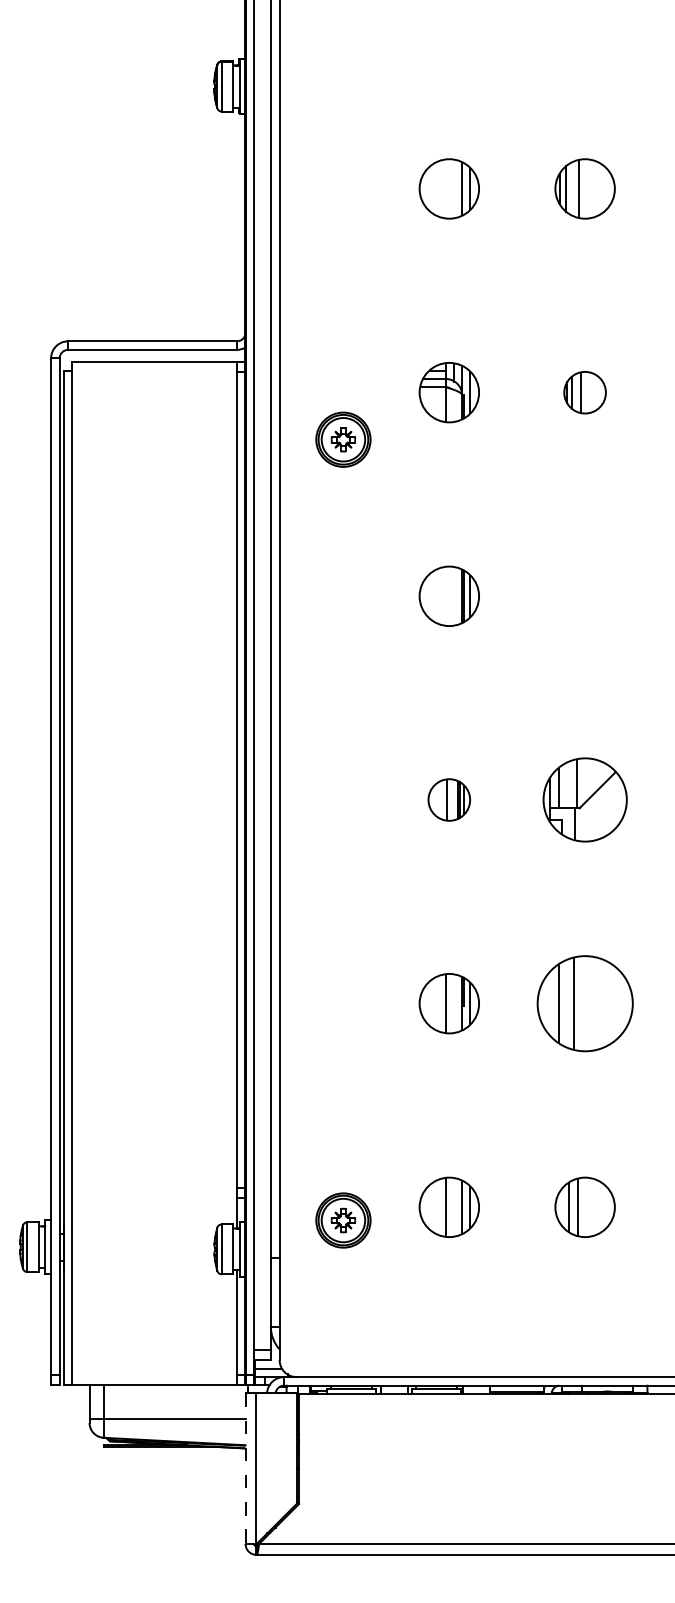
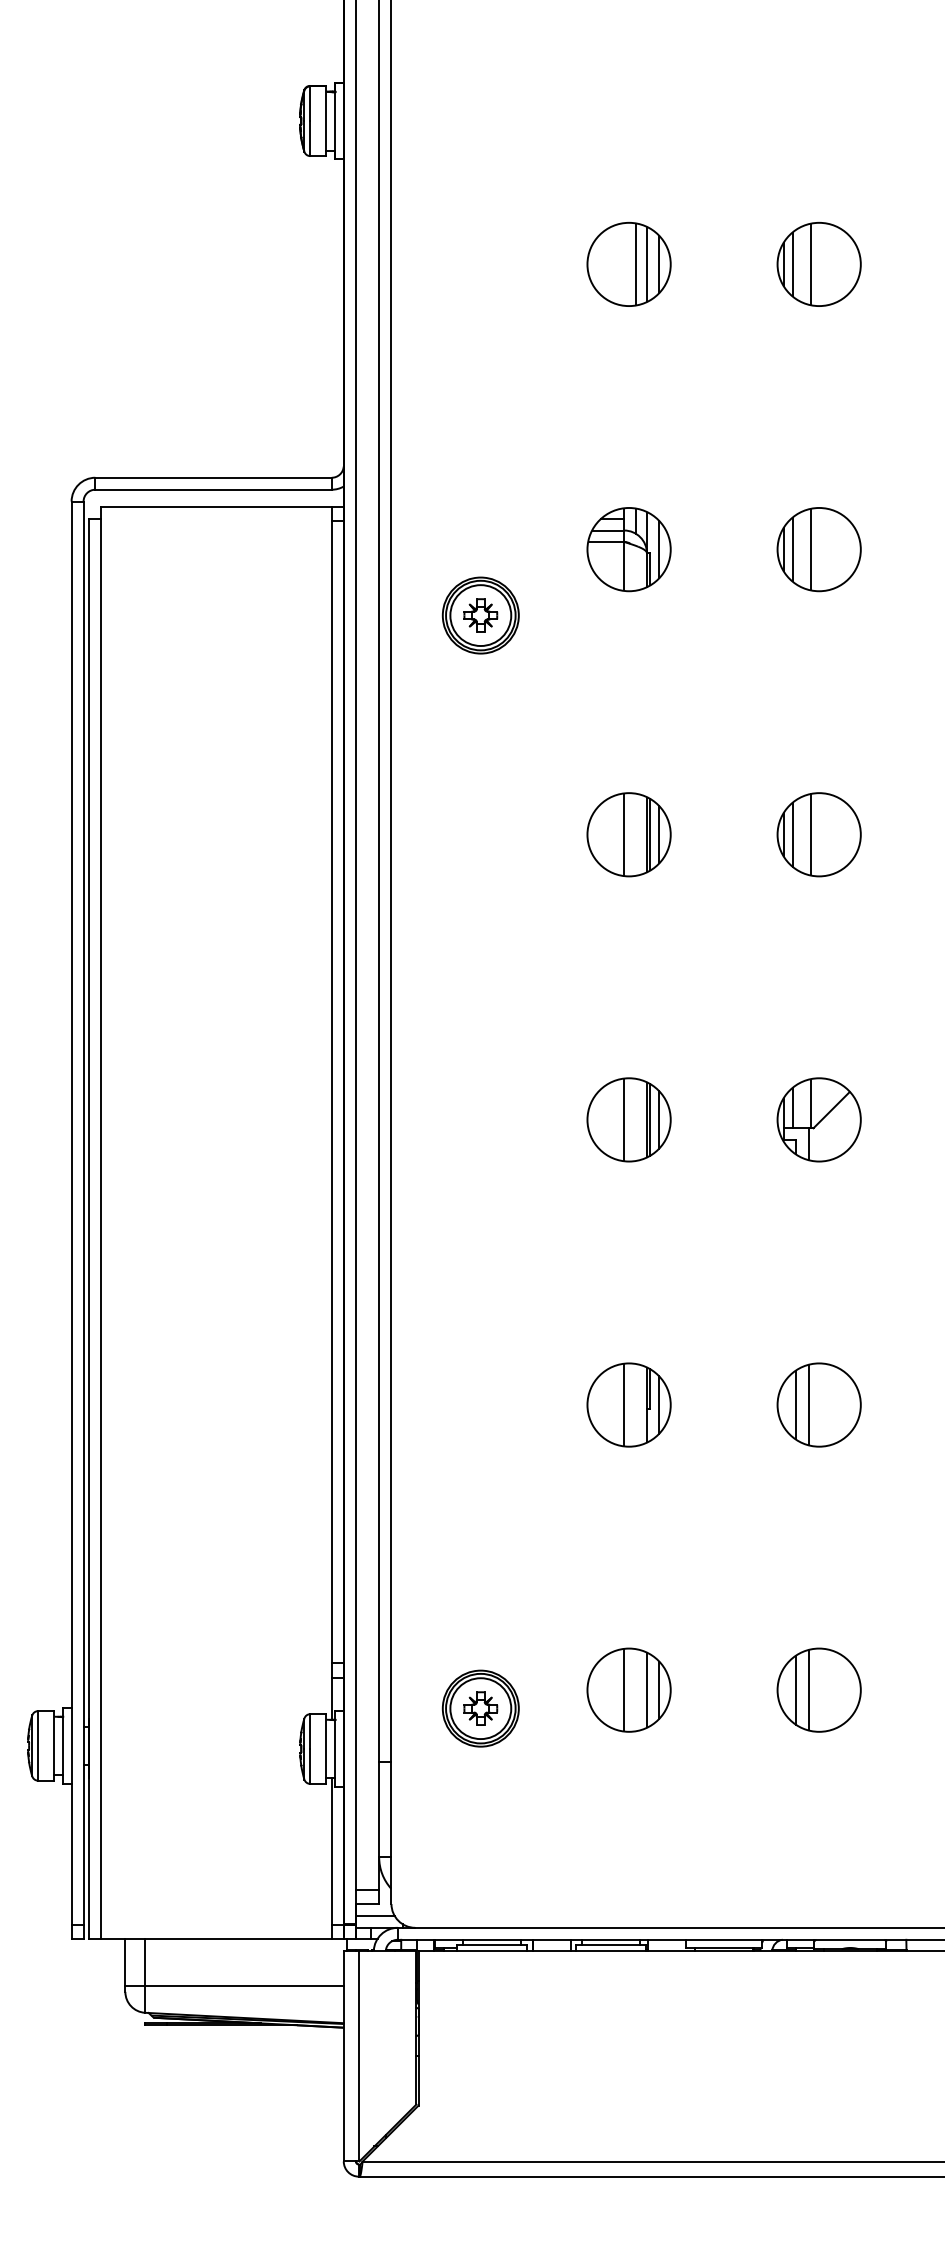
line: (454, 188) -> (636, 264), added
part: (584, 392) -> (818, 549), size x1.43
line: (446, 596) -> (624, 834), added
part: (584, 596) -> (818, 834), added
part: (448, 799) -> (628, 1119), size x1.43
part: (584, 799) -> (818, 1119), size x0.71
part: (584, 1003) -> (818, 1404), size x0.62
line: (245, 1469) -> (343, 2056), dashed -> solid

